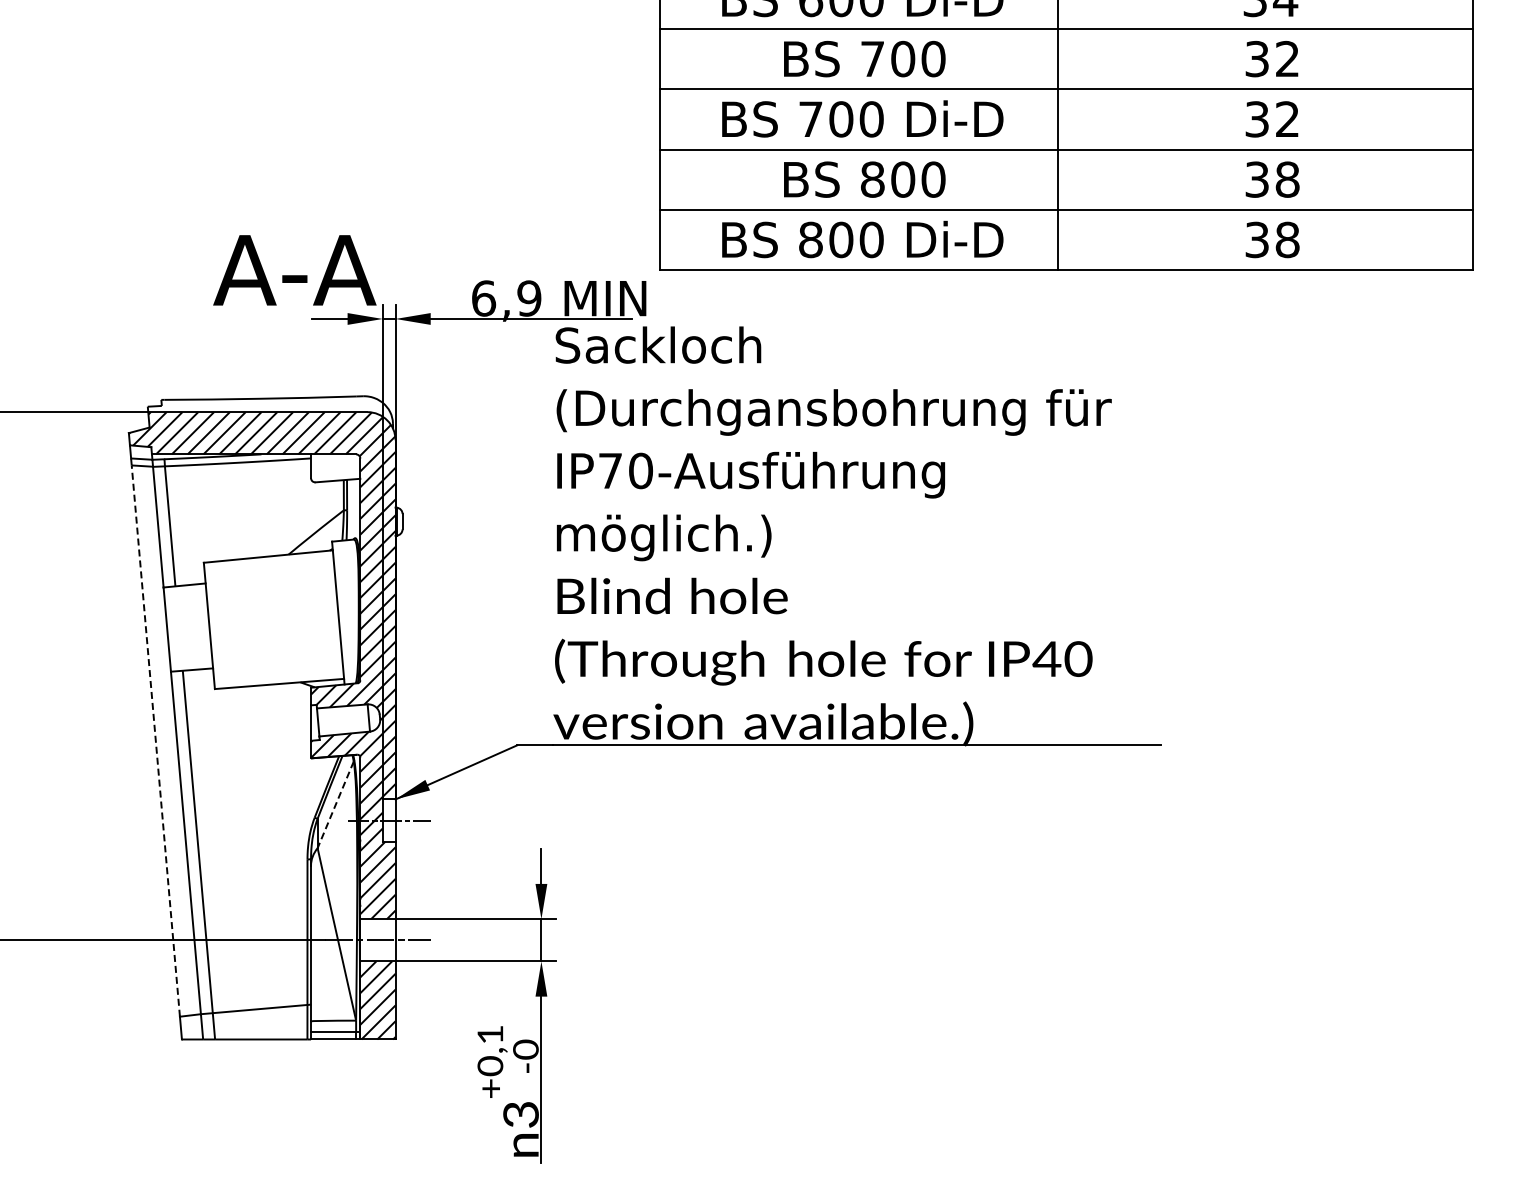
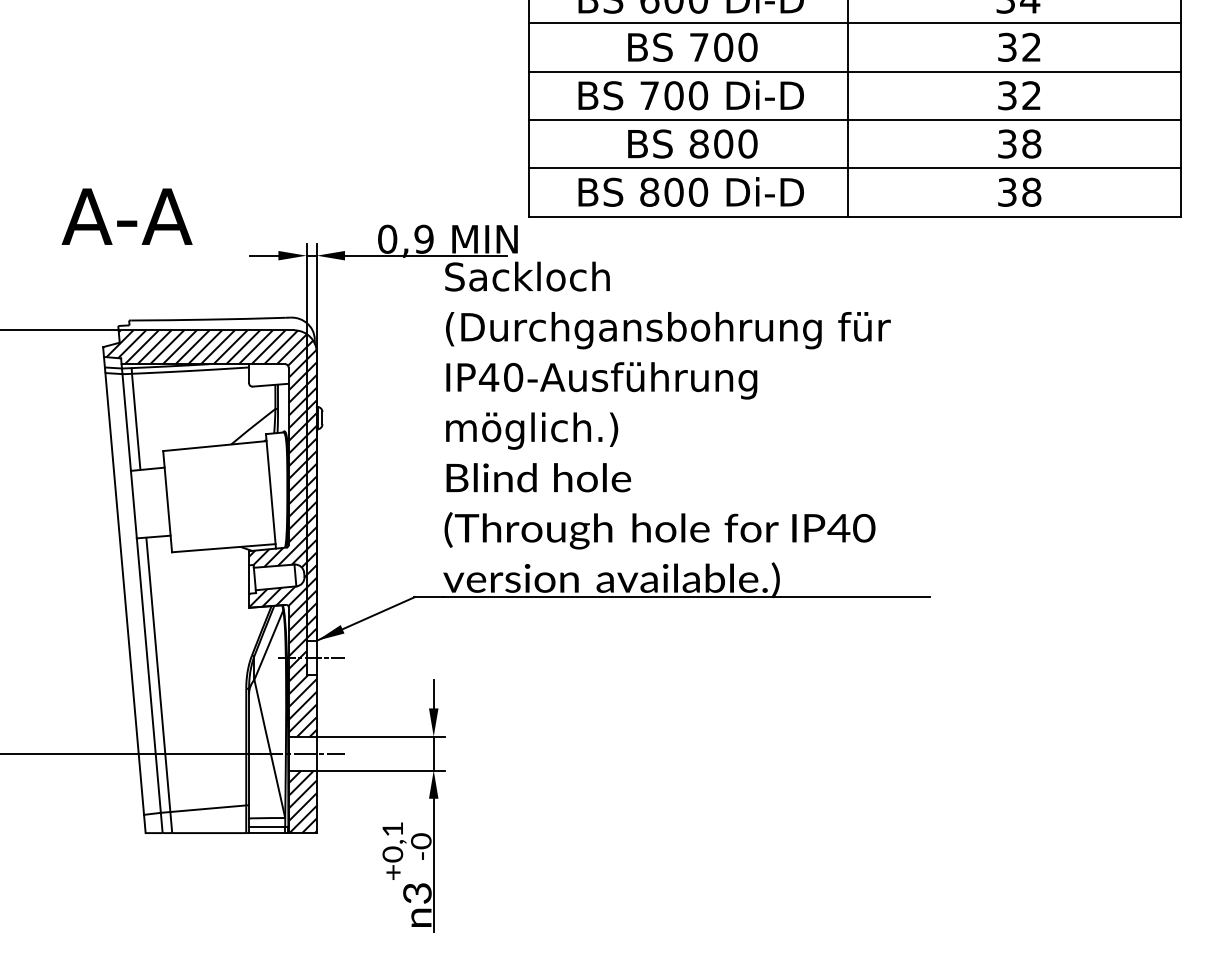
text: (294, 270) -> (126, 216), moved
text: (484, 298) -> (388, 239), 6,9 -> 0,9
text: (610, 470) -> (489, 377), IP70-Ausführung -> IP40-Ausführung
line: (155, 741) -> (124, 594), dashed -> solid
line: (335, 804) -> (268, 644), dashed -> solid

